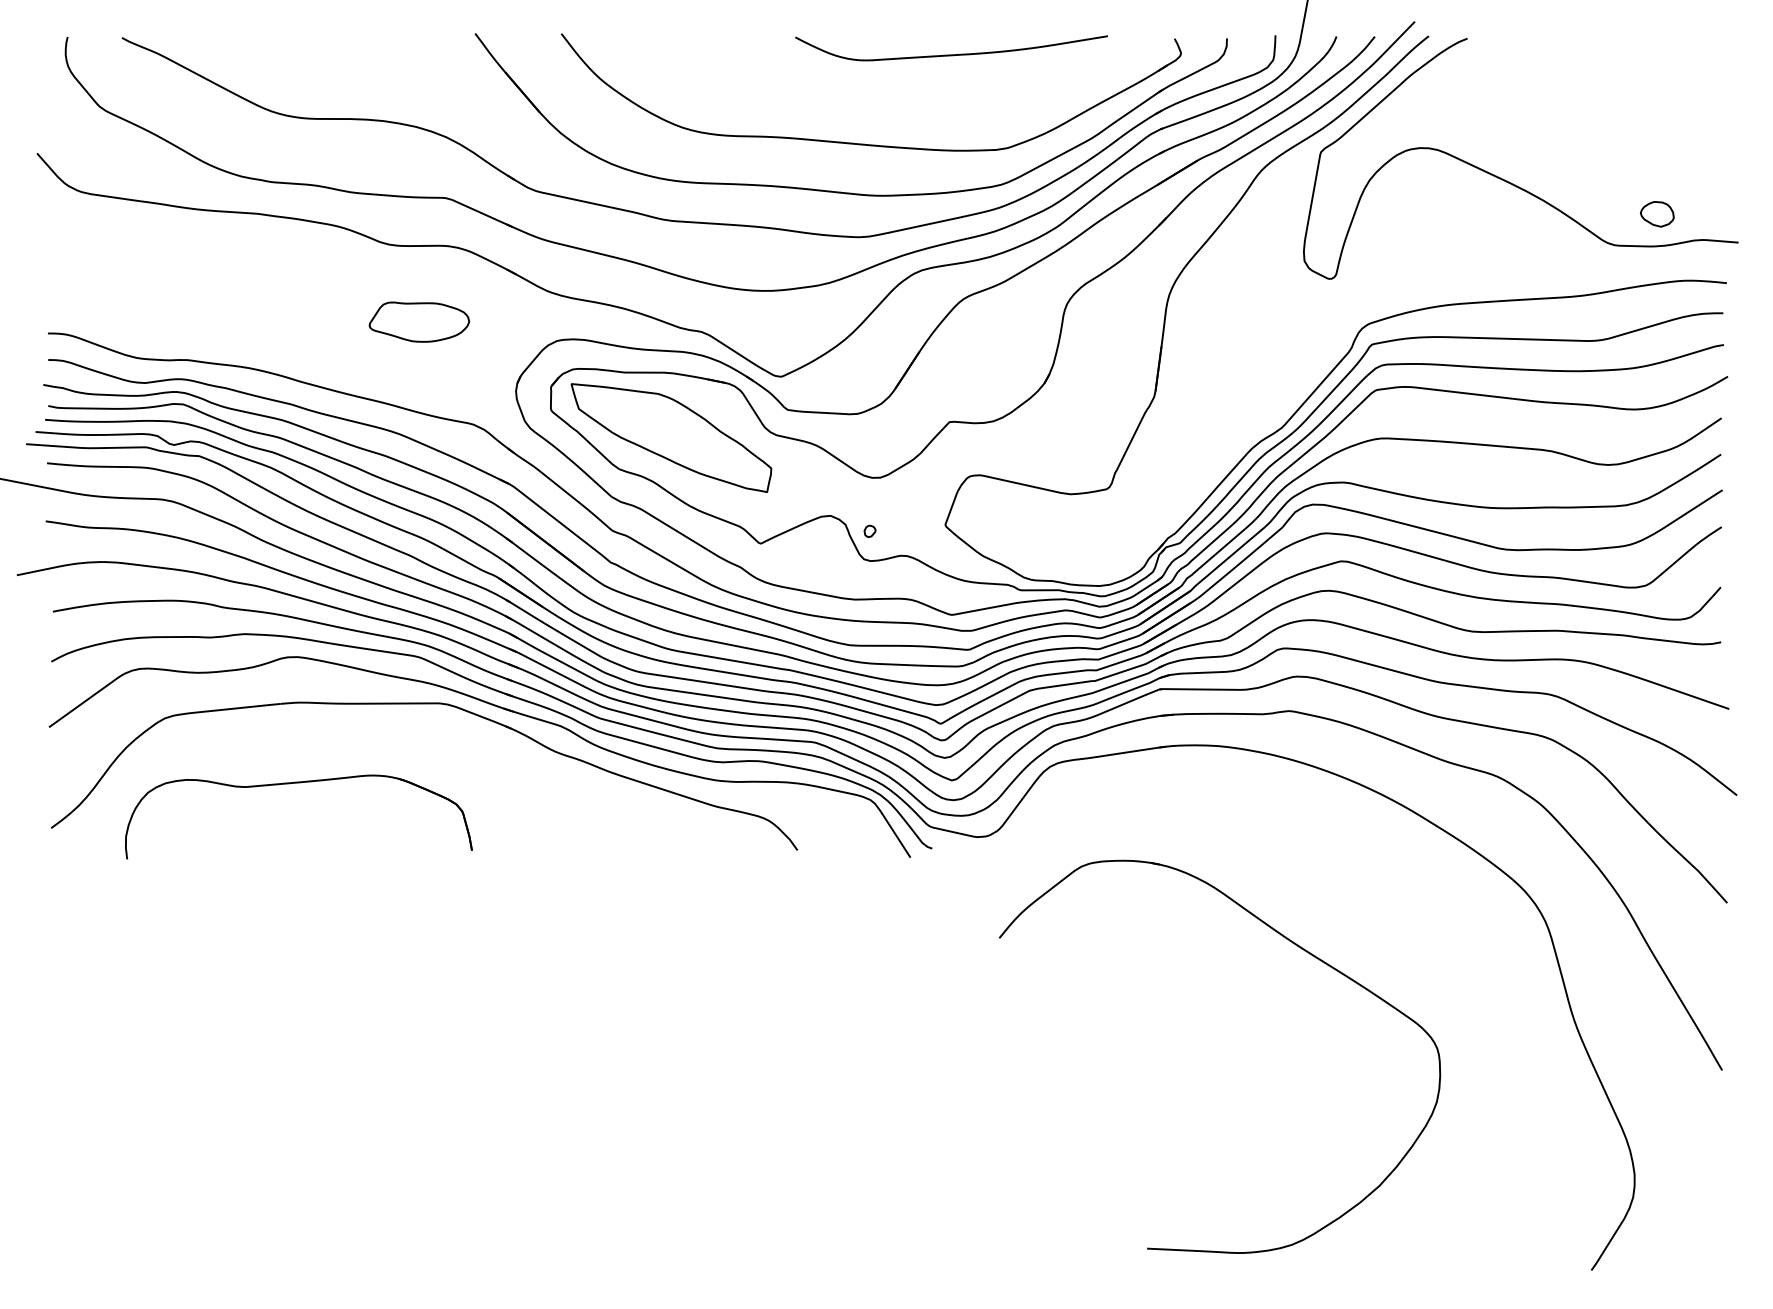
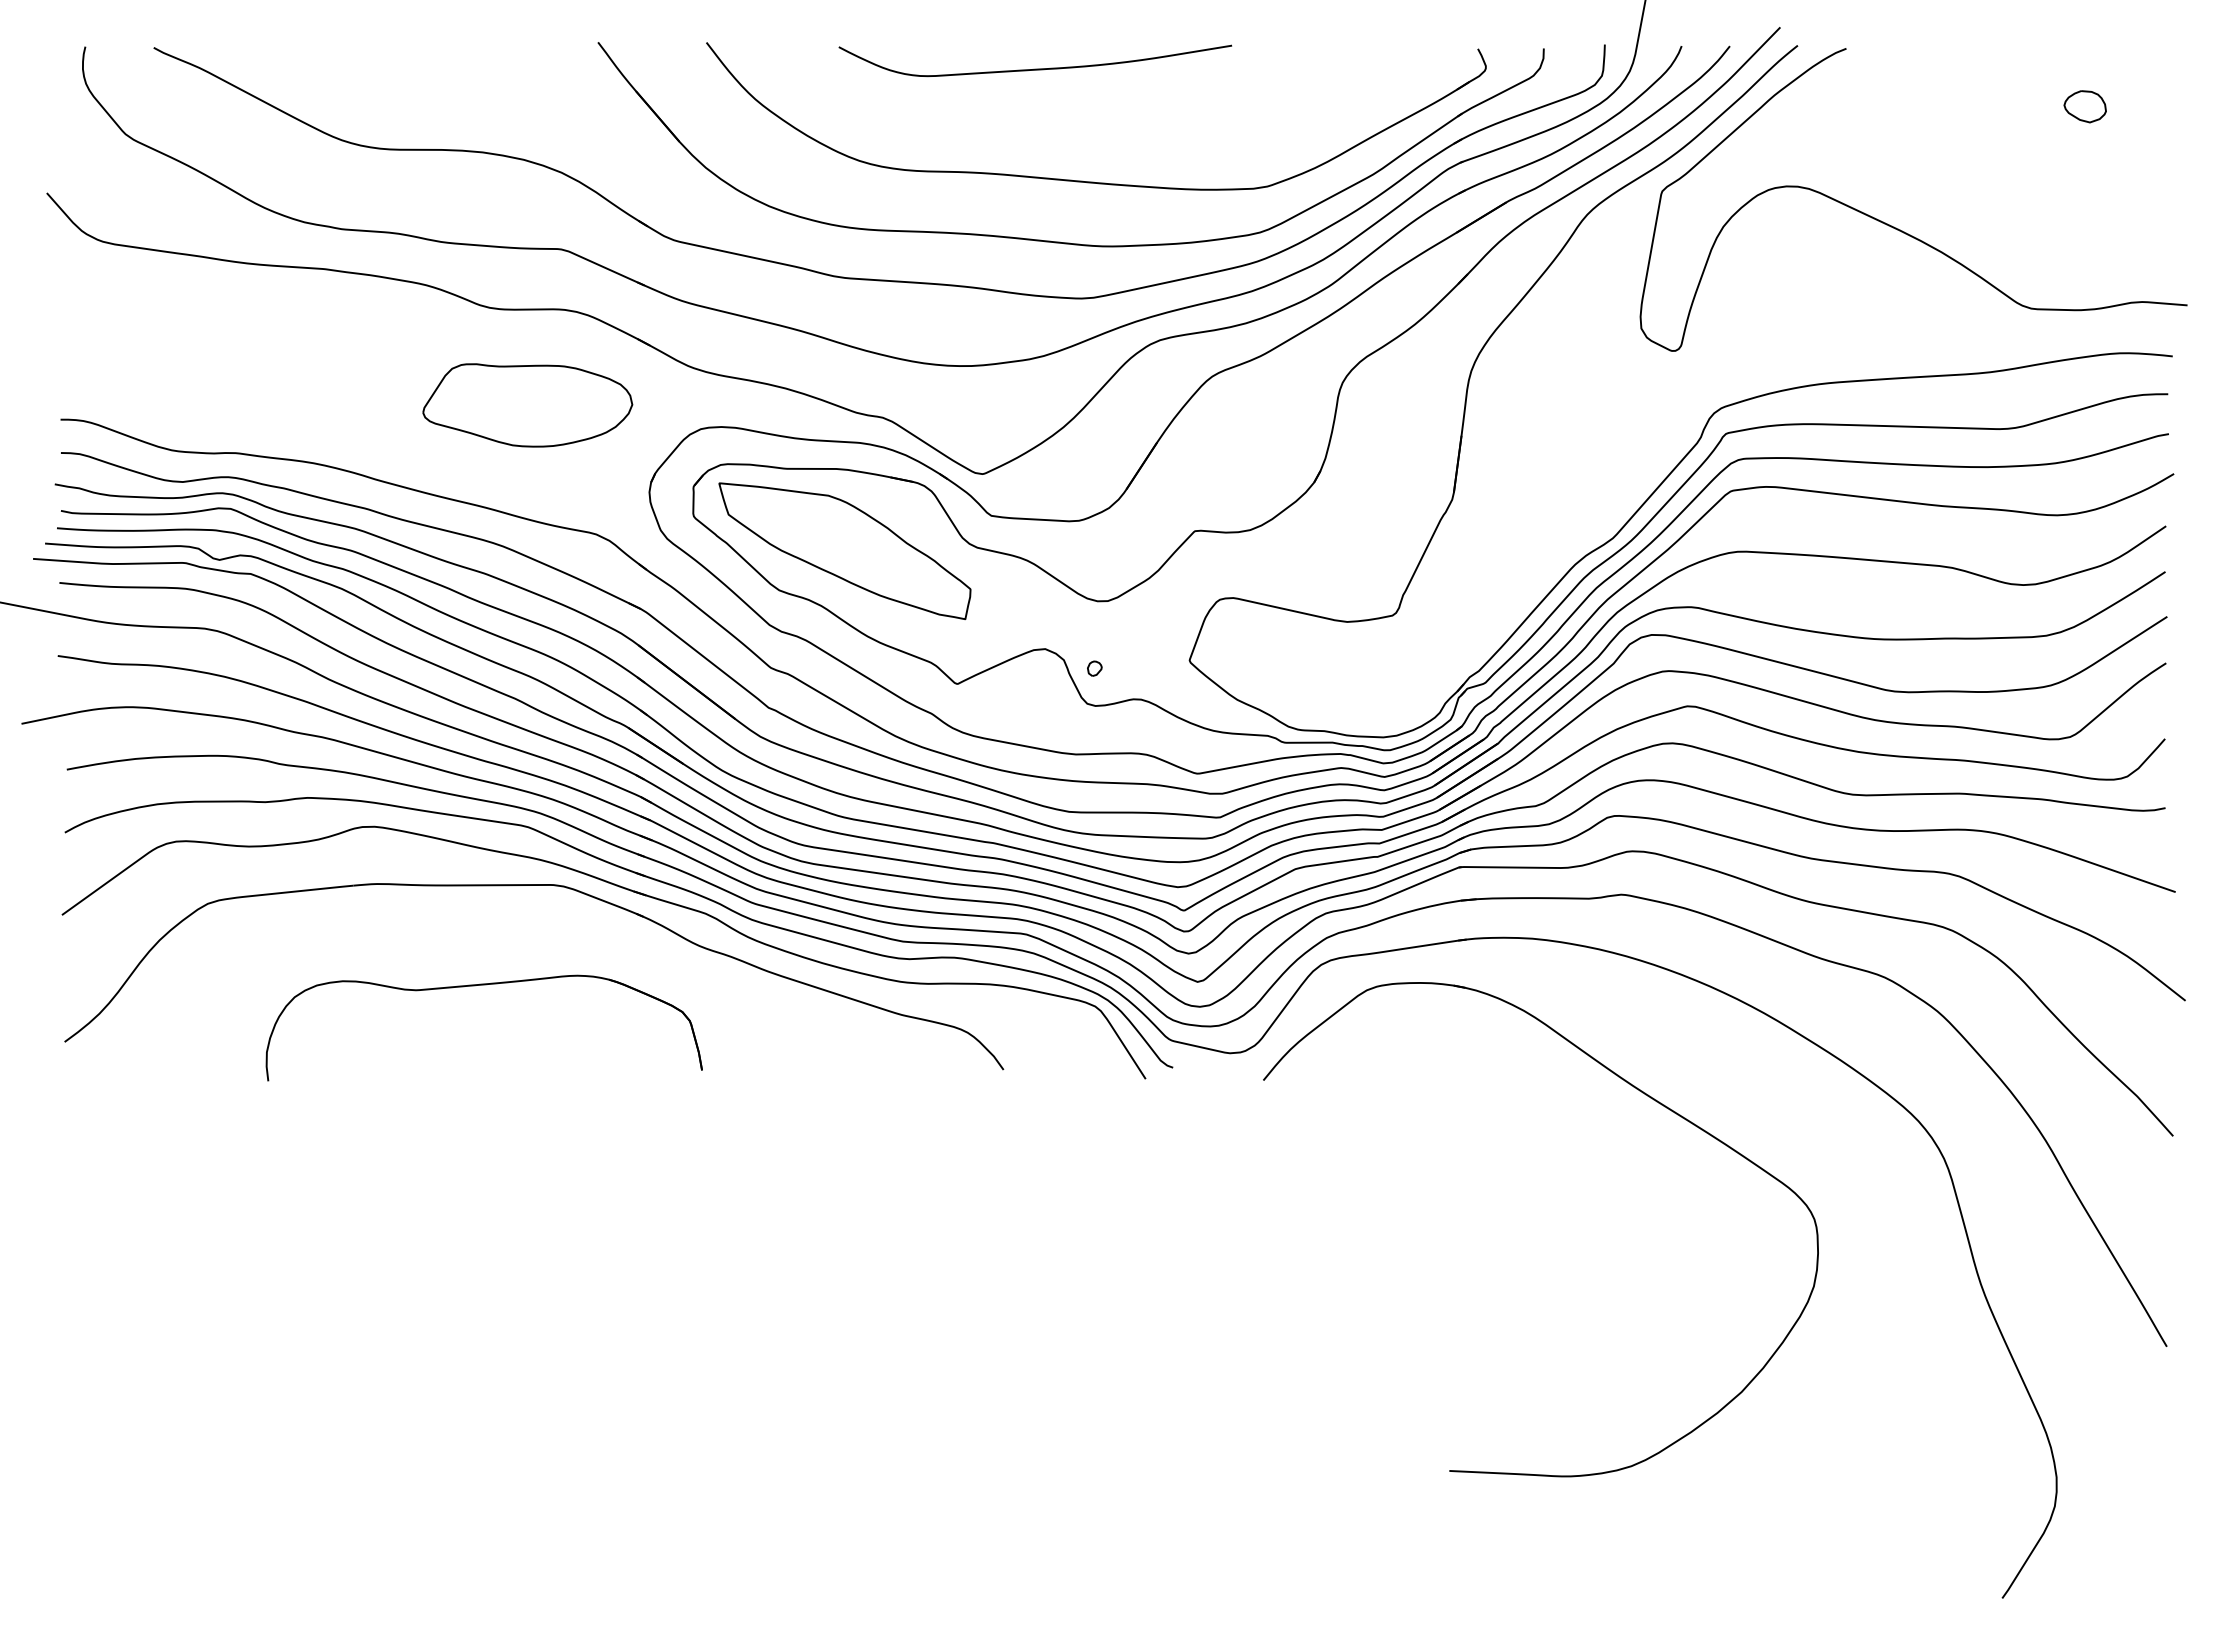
curve: (951, 54) -> (1035, 68), moved
part: (1656, 214) -> (2084, 106), moved
part: (419, 322) -> (527, 405), size x1.67
part: (291, 784) -> (475, 986), moved
part: (1293, 943) -> (1633, 1087), moved

